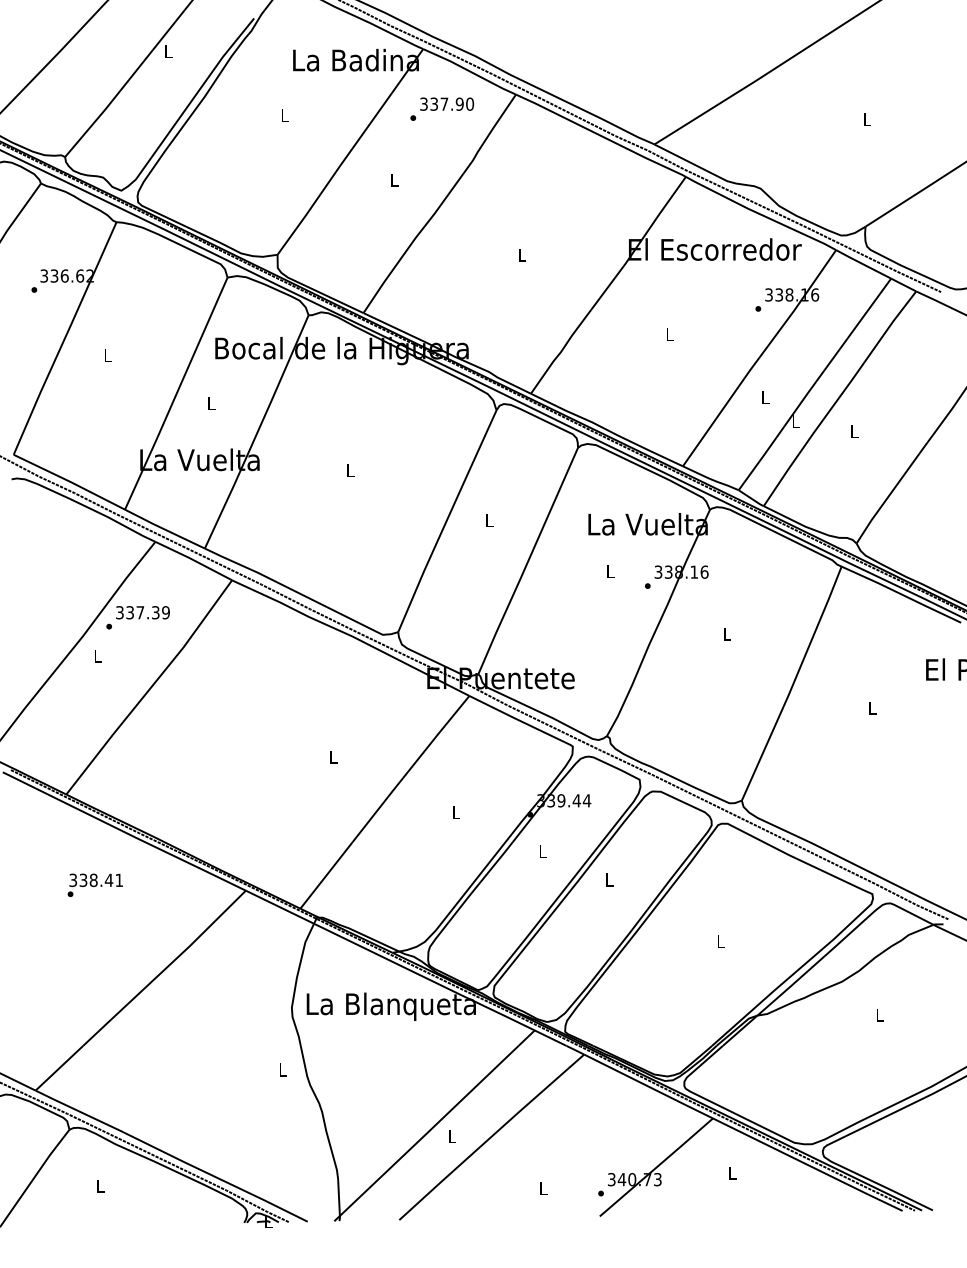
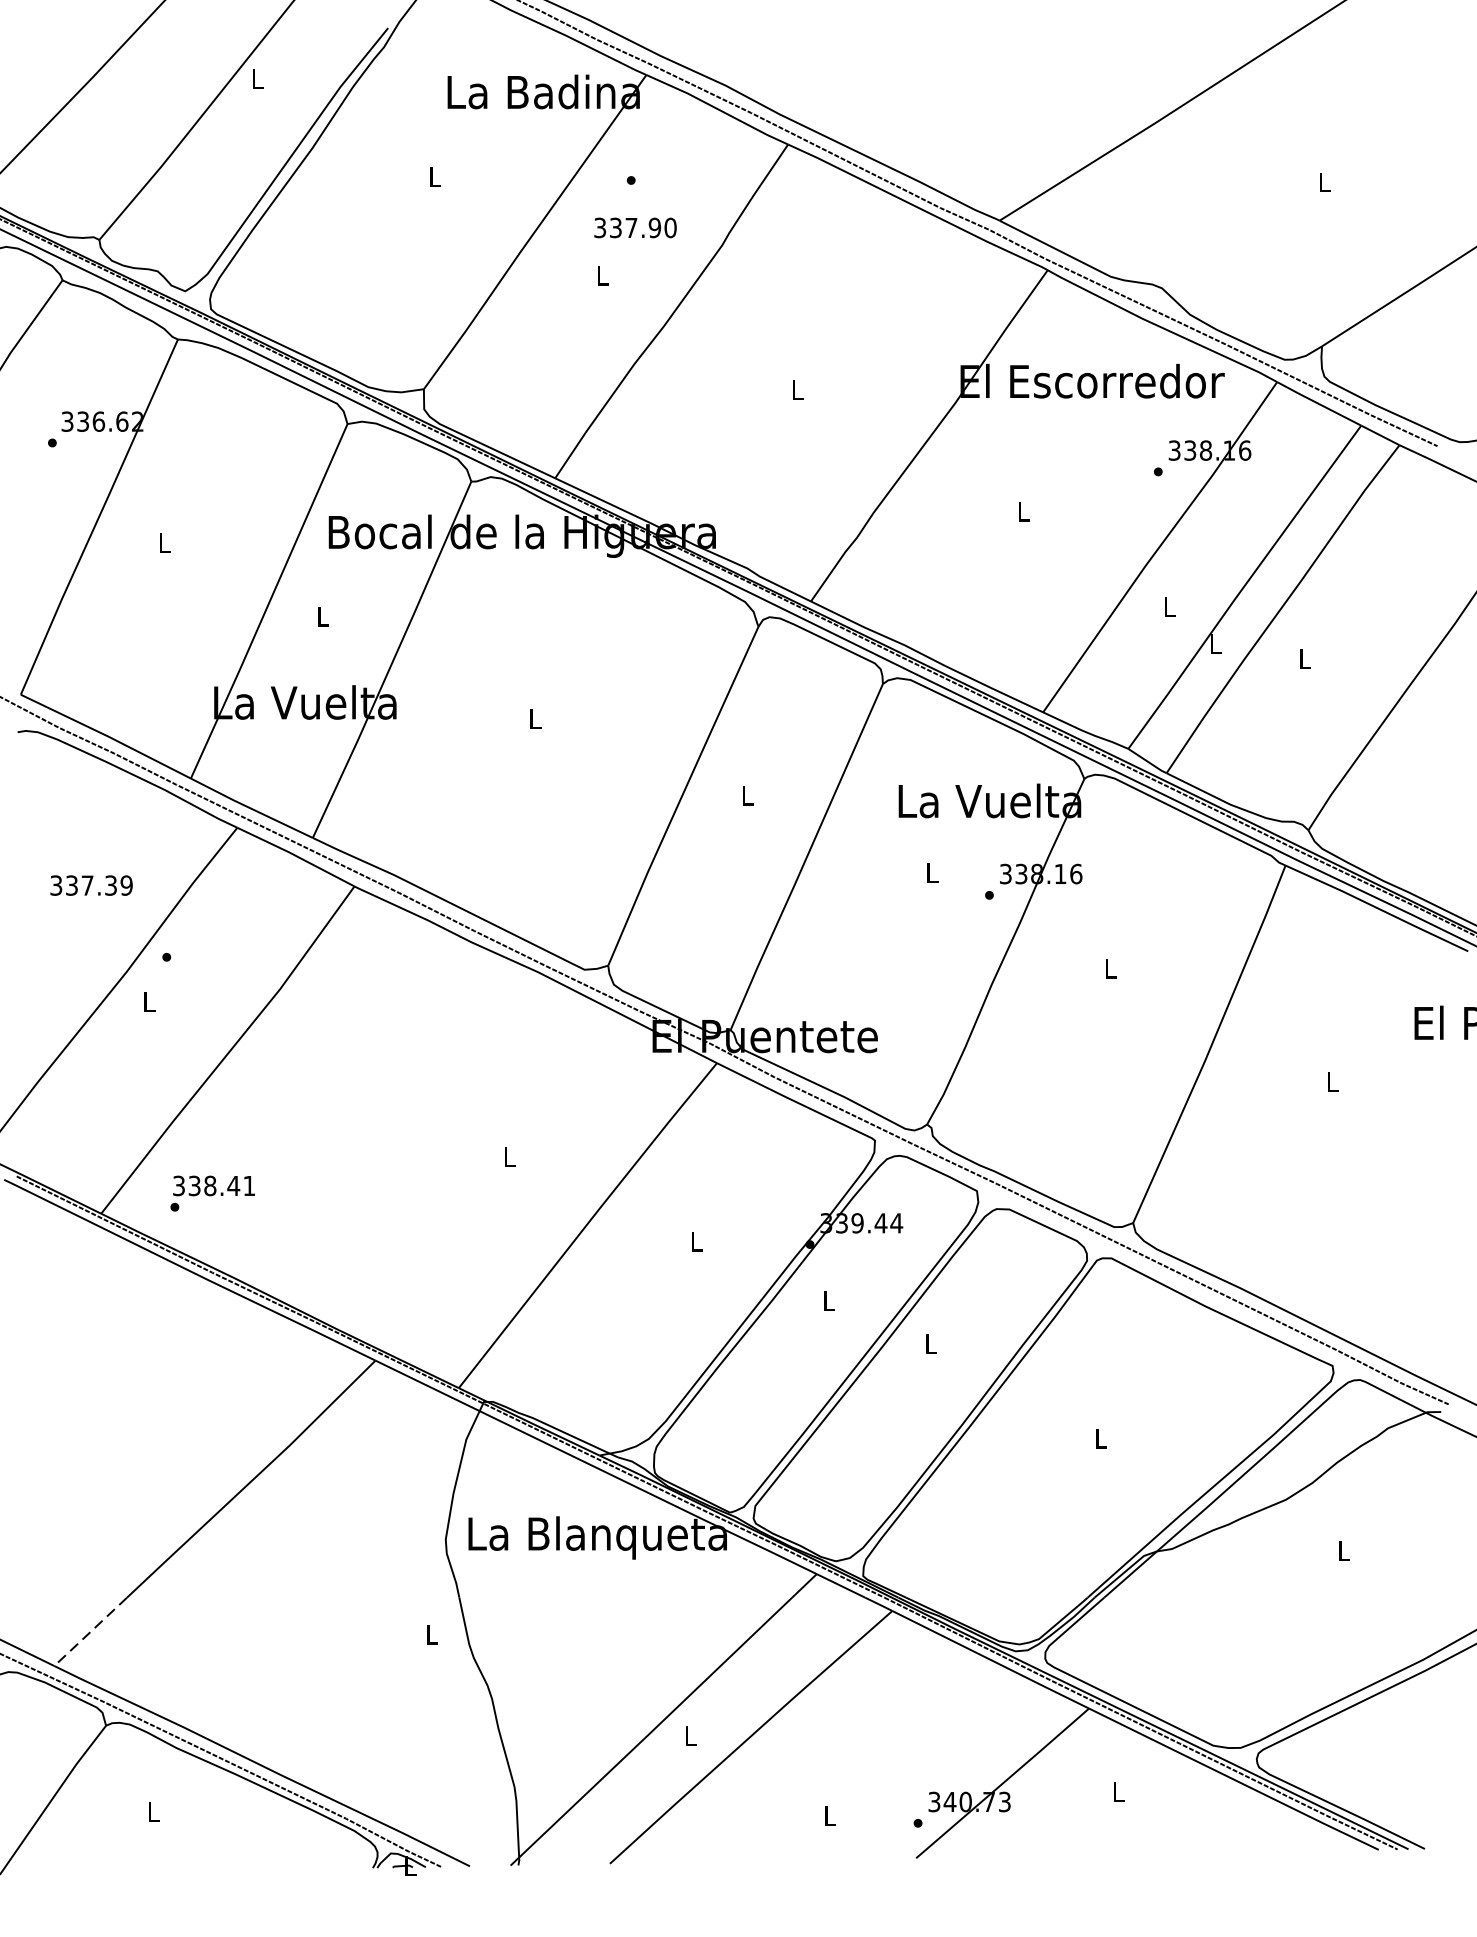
text: (447, 103) -> (636, 226), moved
text: (142, 612) -> (90, 885), moved
text: (94, 885) -> (211, 1193), moved
line: (59, 1068) -> (90, 1632), solid -> dashed

